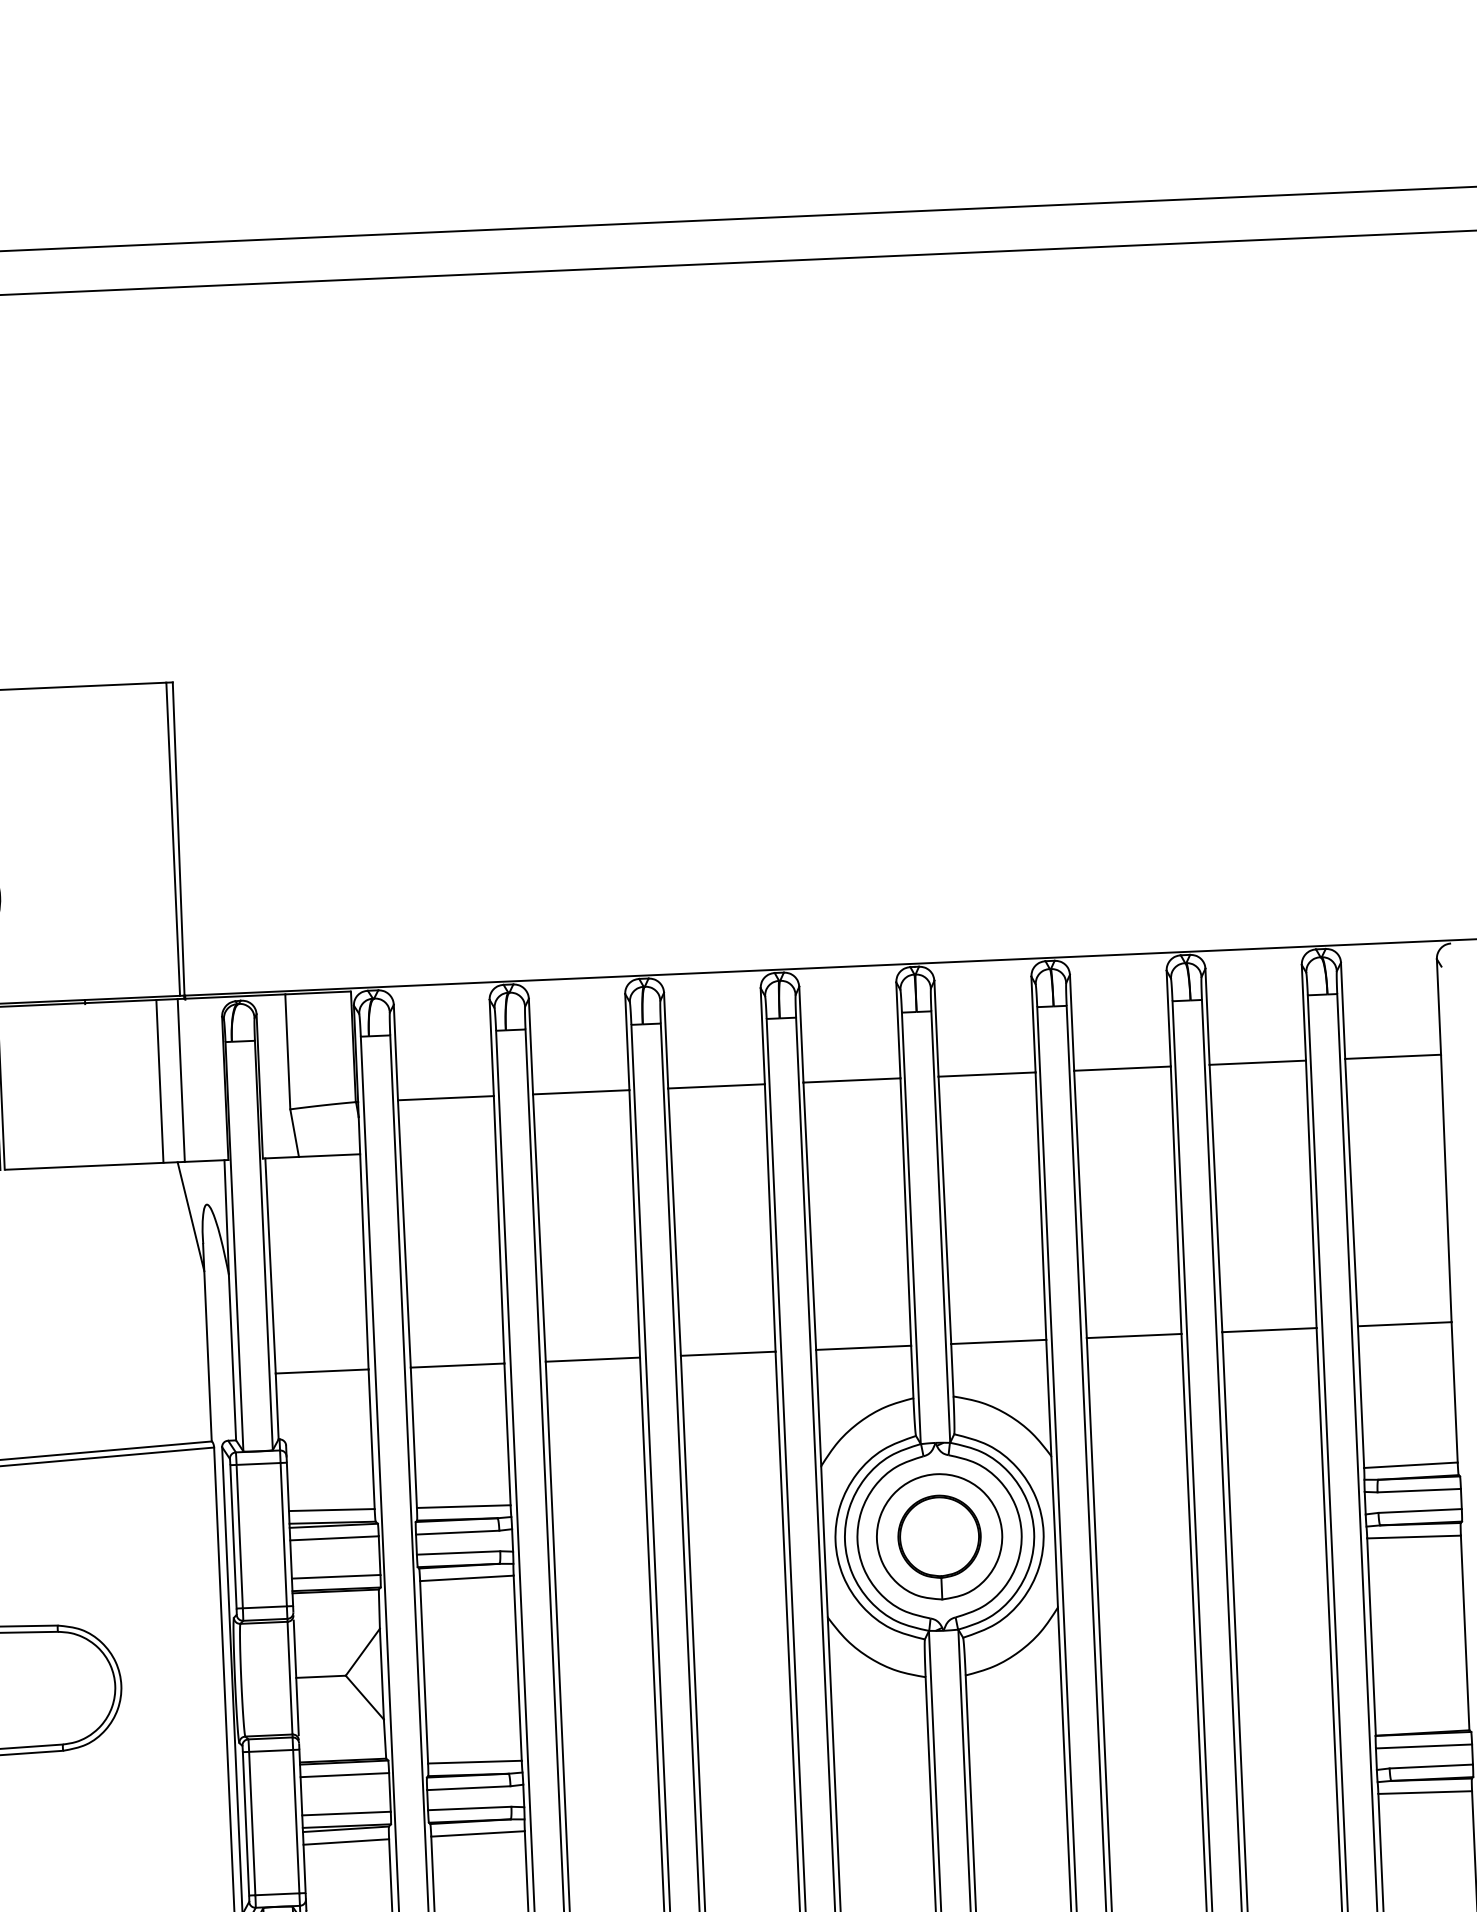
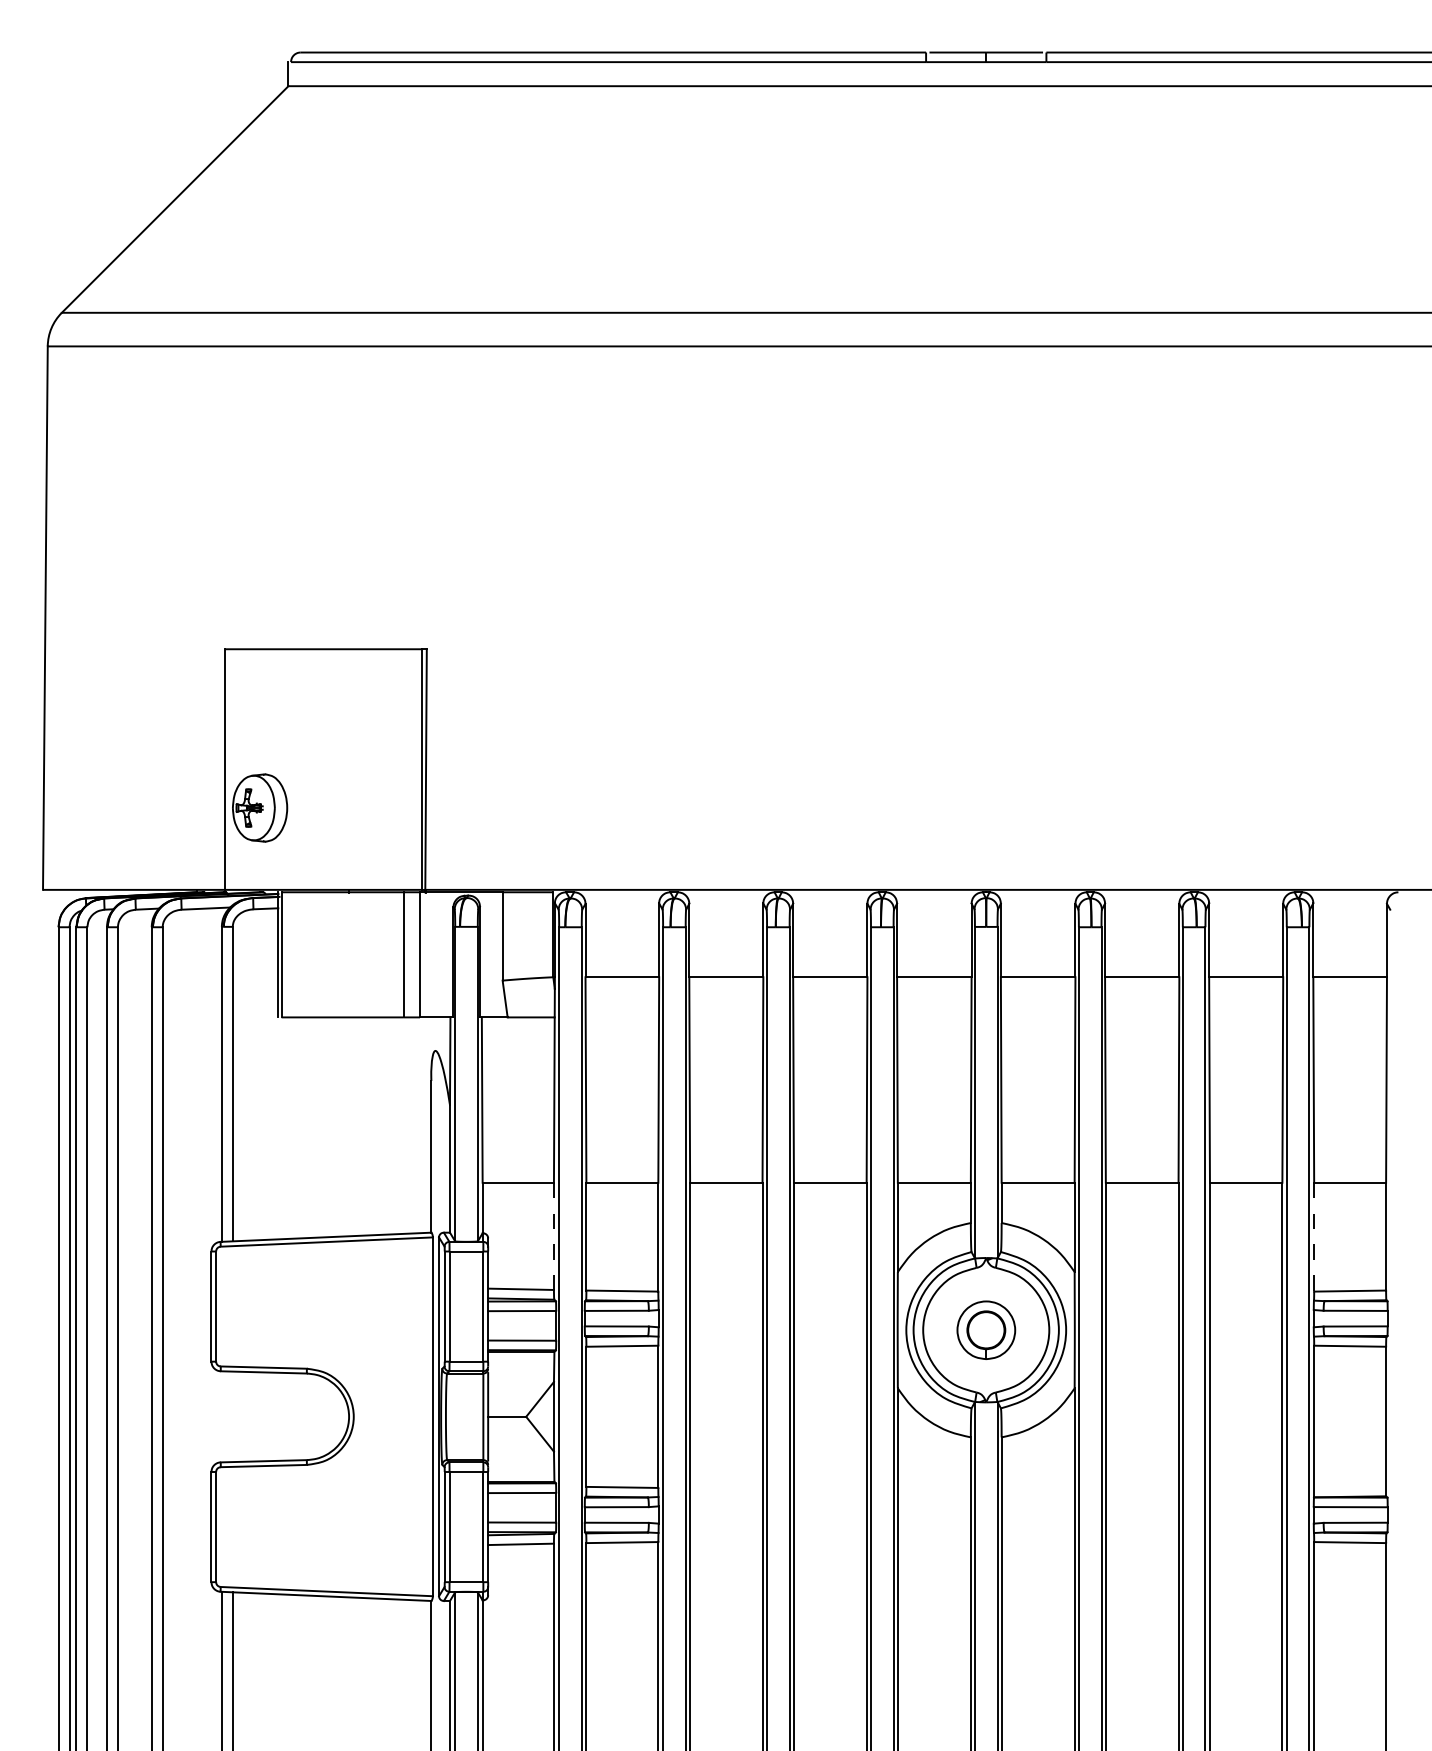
line: (190, 1216) -> (422, 1059), removed
line: (1361, 1397) -> (1314, 1237), solid -> dashed
line: (371, 1439) -> (553, 1236), solid -> dashed
part: (939, 1537) -> (986, 1330), size x0.6

